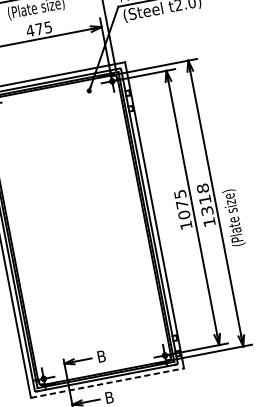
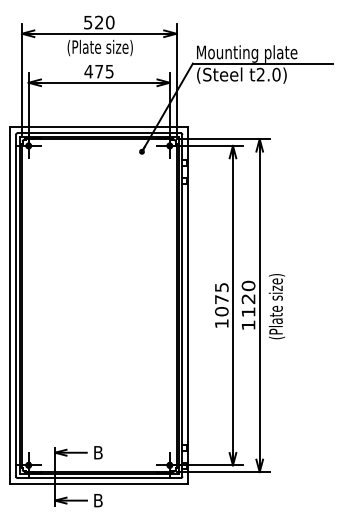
text: (204, 199) -> (248, 298), 1318 -> 1120
text: (233, 217) -> (276, 306), moved
line: (107, 382) -> (99, 483), dashed -> solid

